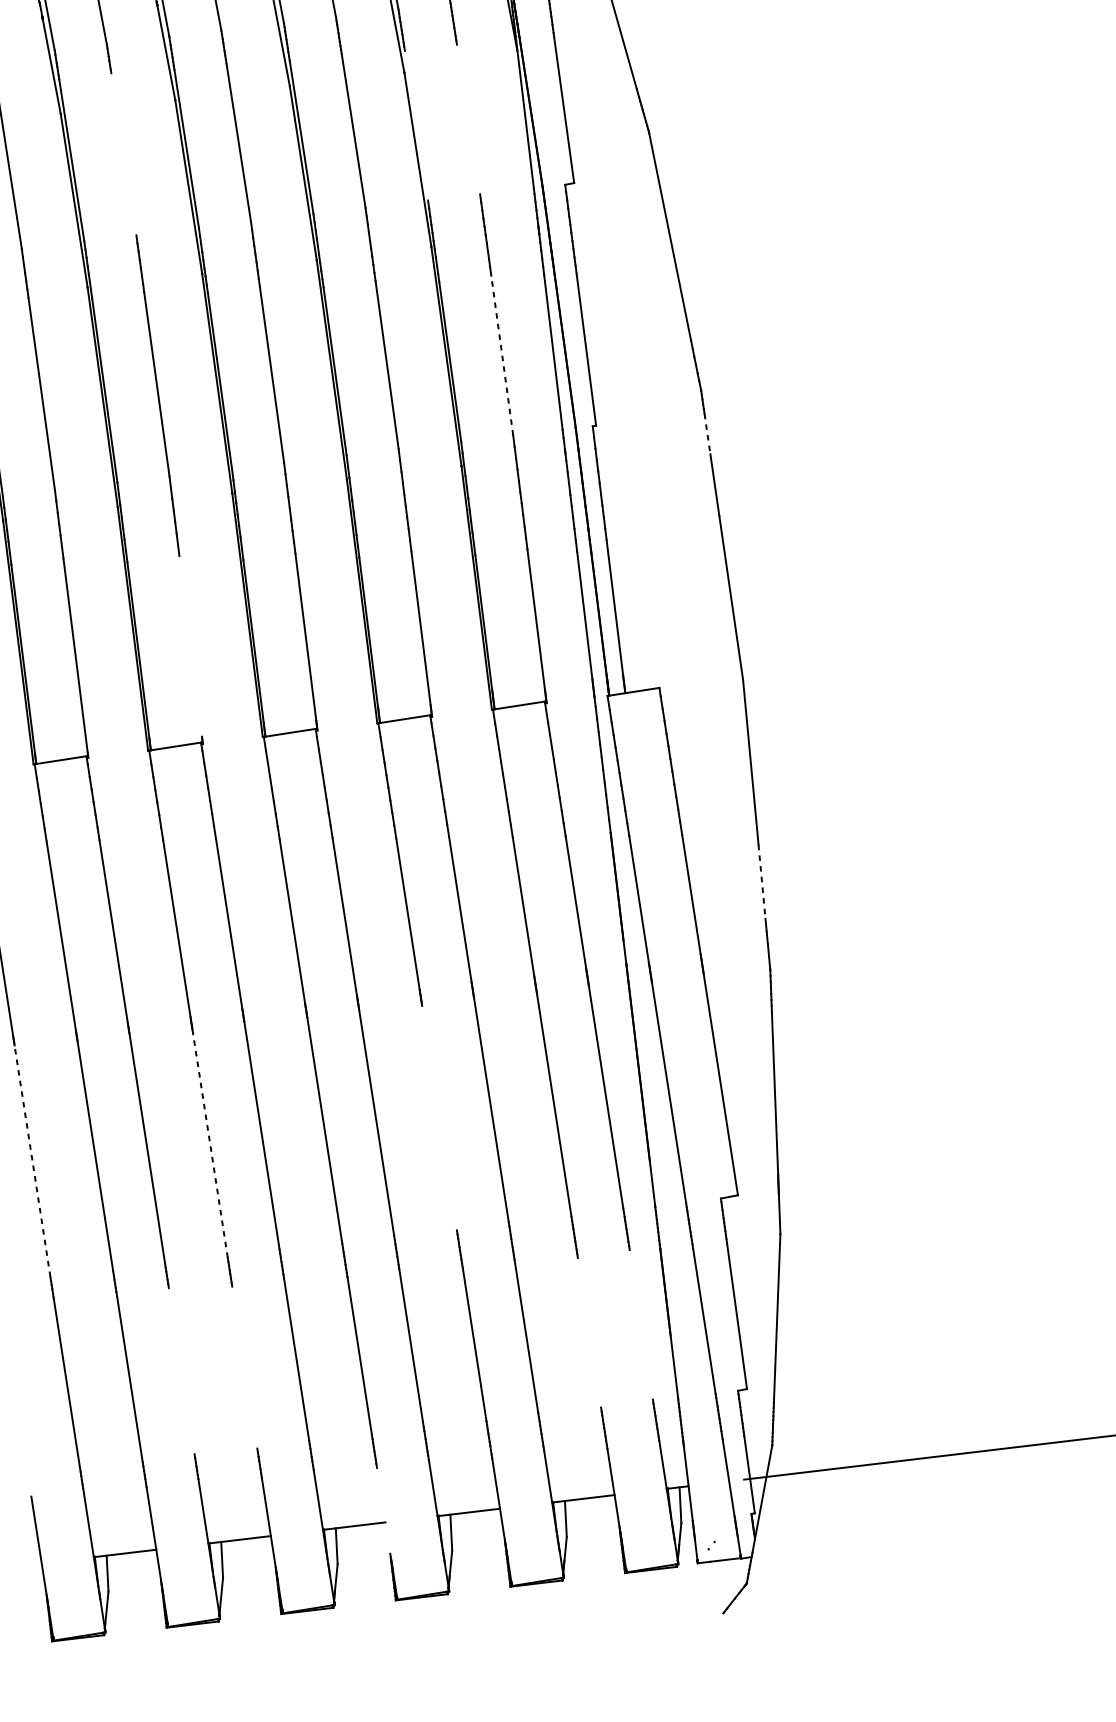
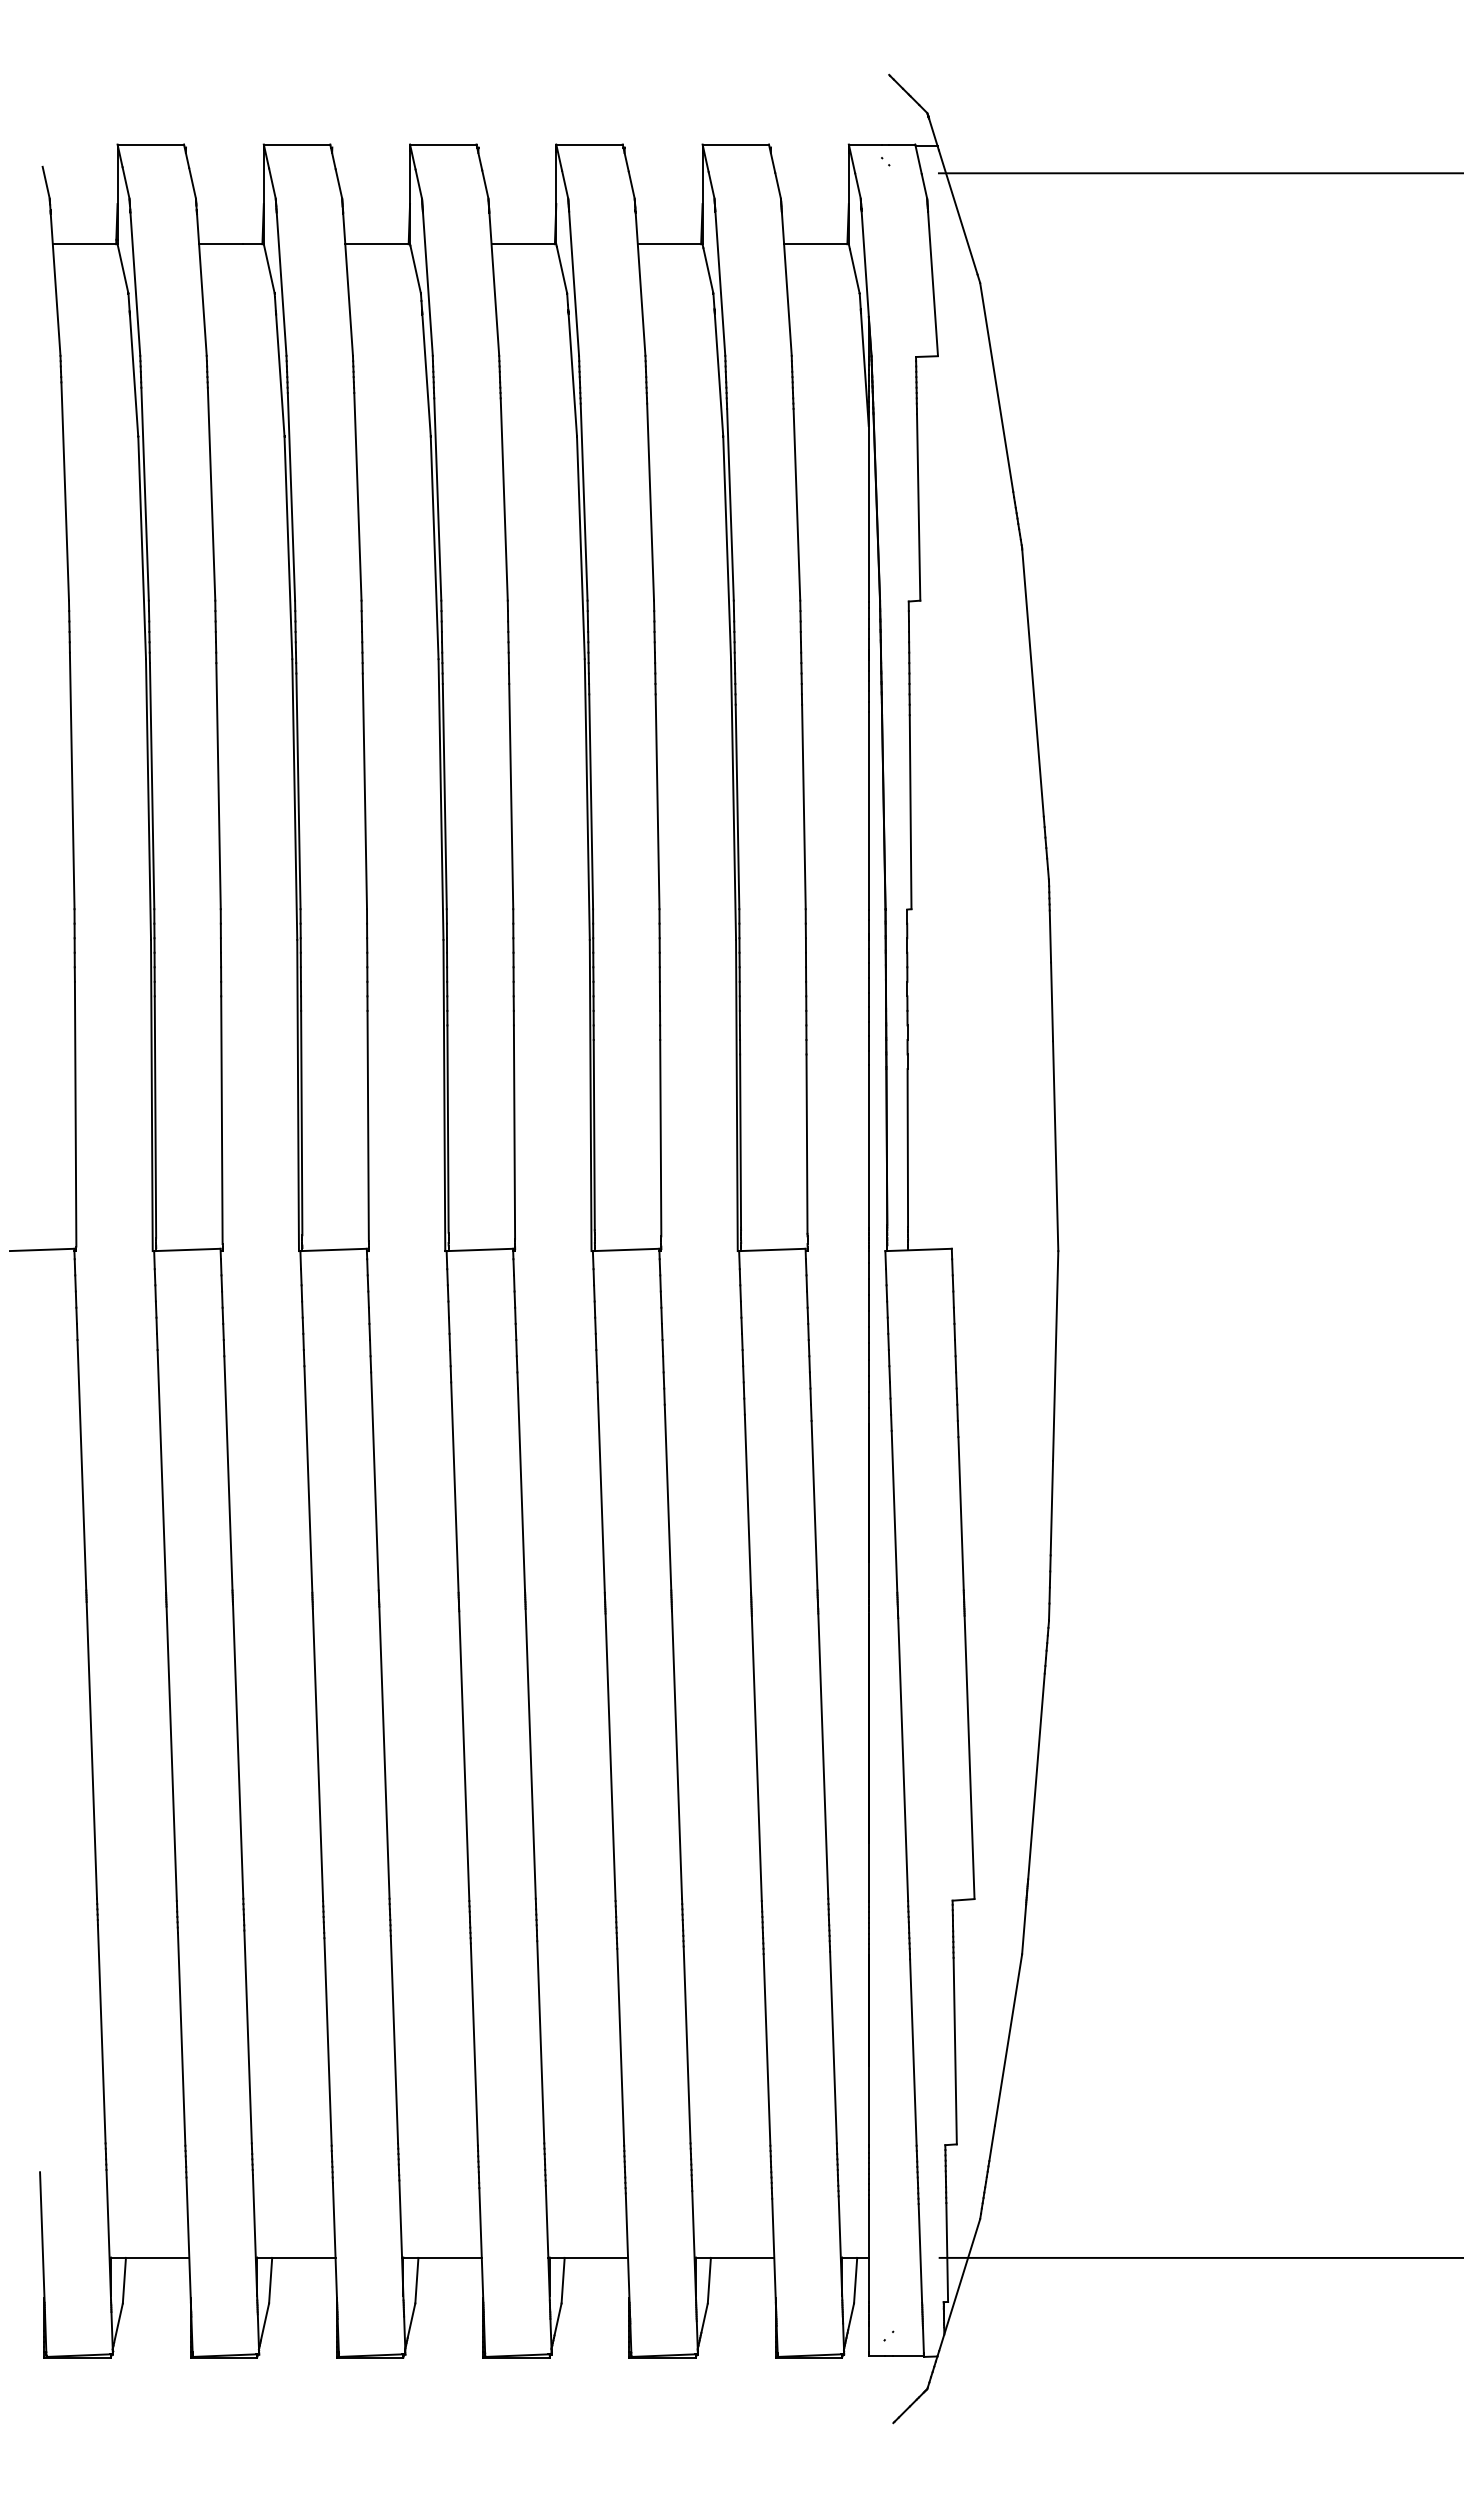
line: (468, 119) -> (796, 504), added
line: (416, 125) -> (730, 504), added
line: (123, 154) -> (357, 496), added
line: (501, 355) -> (803, 806), dashed -> solid
line: (707, 434) -> (1050, 936), dashed -> solid
line: (190, 645) -> (367, 1125), added
line: (761, 882) -> (1051, 1508), dashed -> solid
line: (439, 1118) -> (610, 1757), added
line: (210, 1144) -> (318, 1755), dashed -> solid
line: (32, 1160) -> (91, 1749), dashed -> solid
line: (641, 1324) -> (833, 2047), added
line: (589, 1332) -> (766, 2049), added
line: (244, 1367) -> (327, 2041), added
line: (181, 1370) -> (247, 2036), added
line: (384, 1512) -> (481, 2245), added

